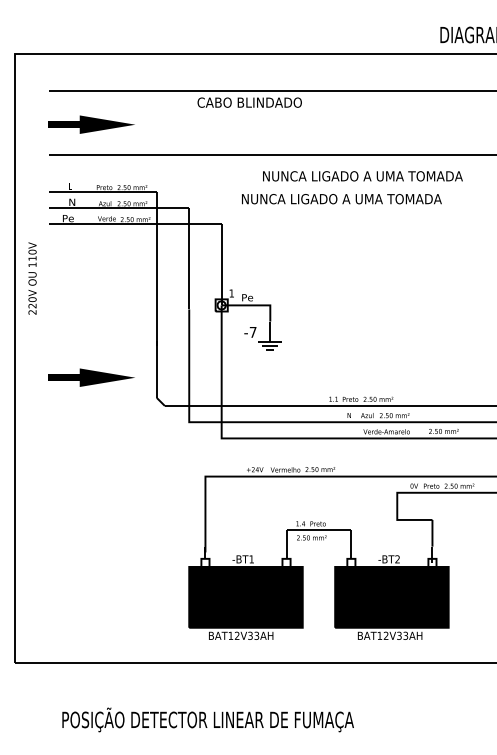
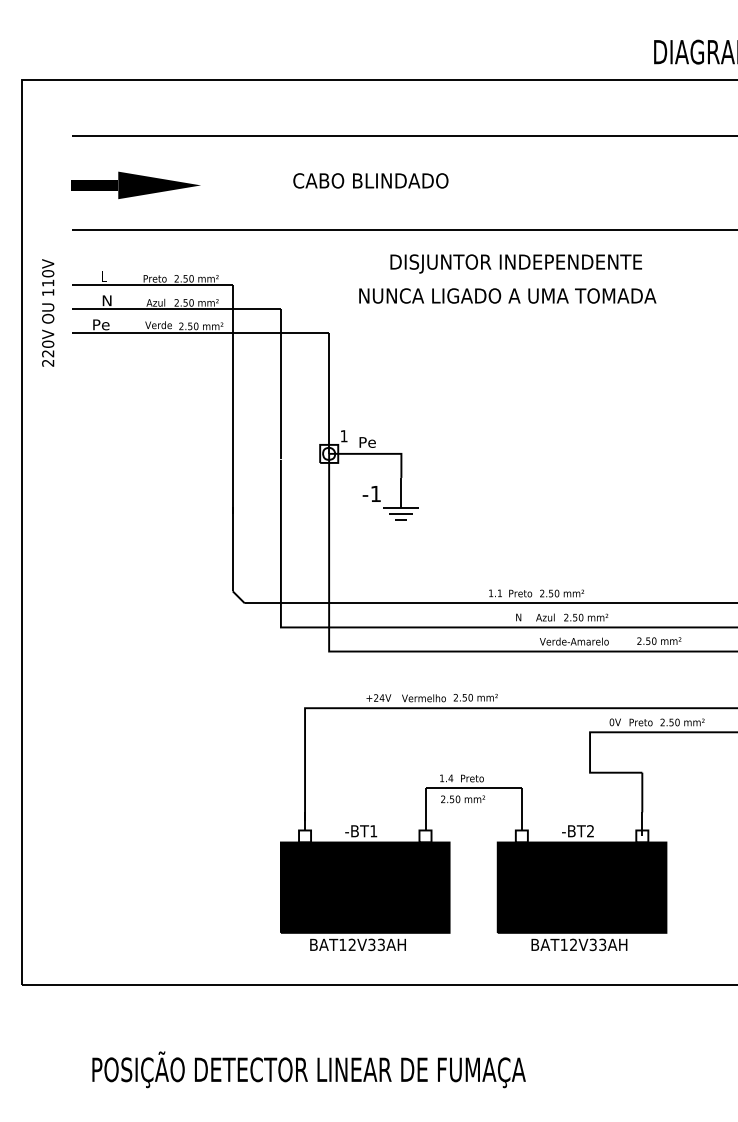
text: (249, 102) -> (370, 180), moved
text: (363, 177) -> (539, 263), NUNCA LIGADO A UMA TOMADA -> DISJUNTOR INDEPENDENTE
text: (32, 278) -> (48, 312), moved
text: (252, 332) -> (374, 494), -7 -> -1
part: (91, 377) -> (135, 561), removed

